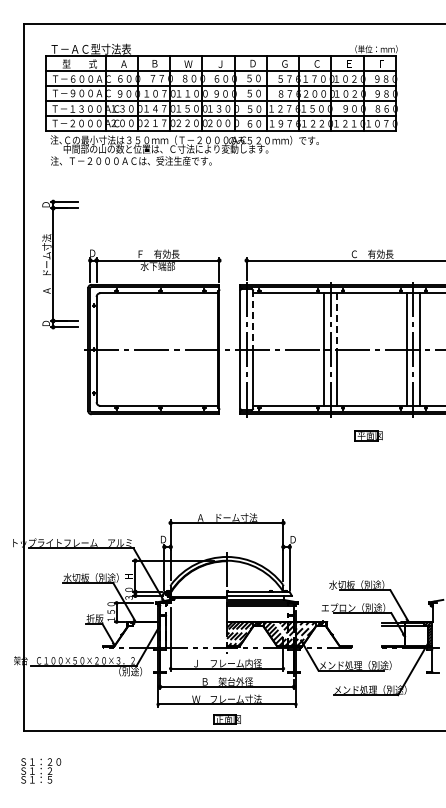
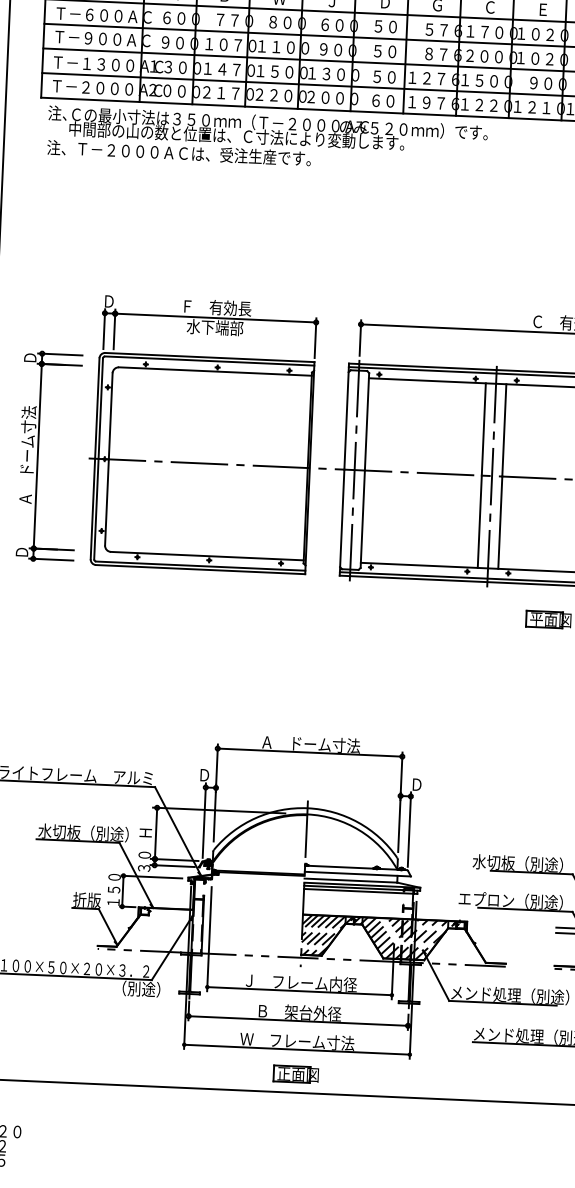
part: (53, 264) -> (38, 456), moved
line: (253, 319) -> (367, 421), dashed -> solid
line: (336, 321) -> (503, 430), dashed -> solid

